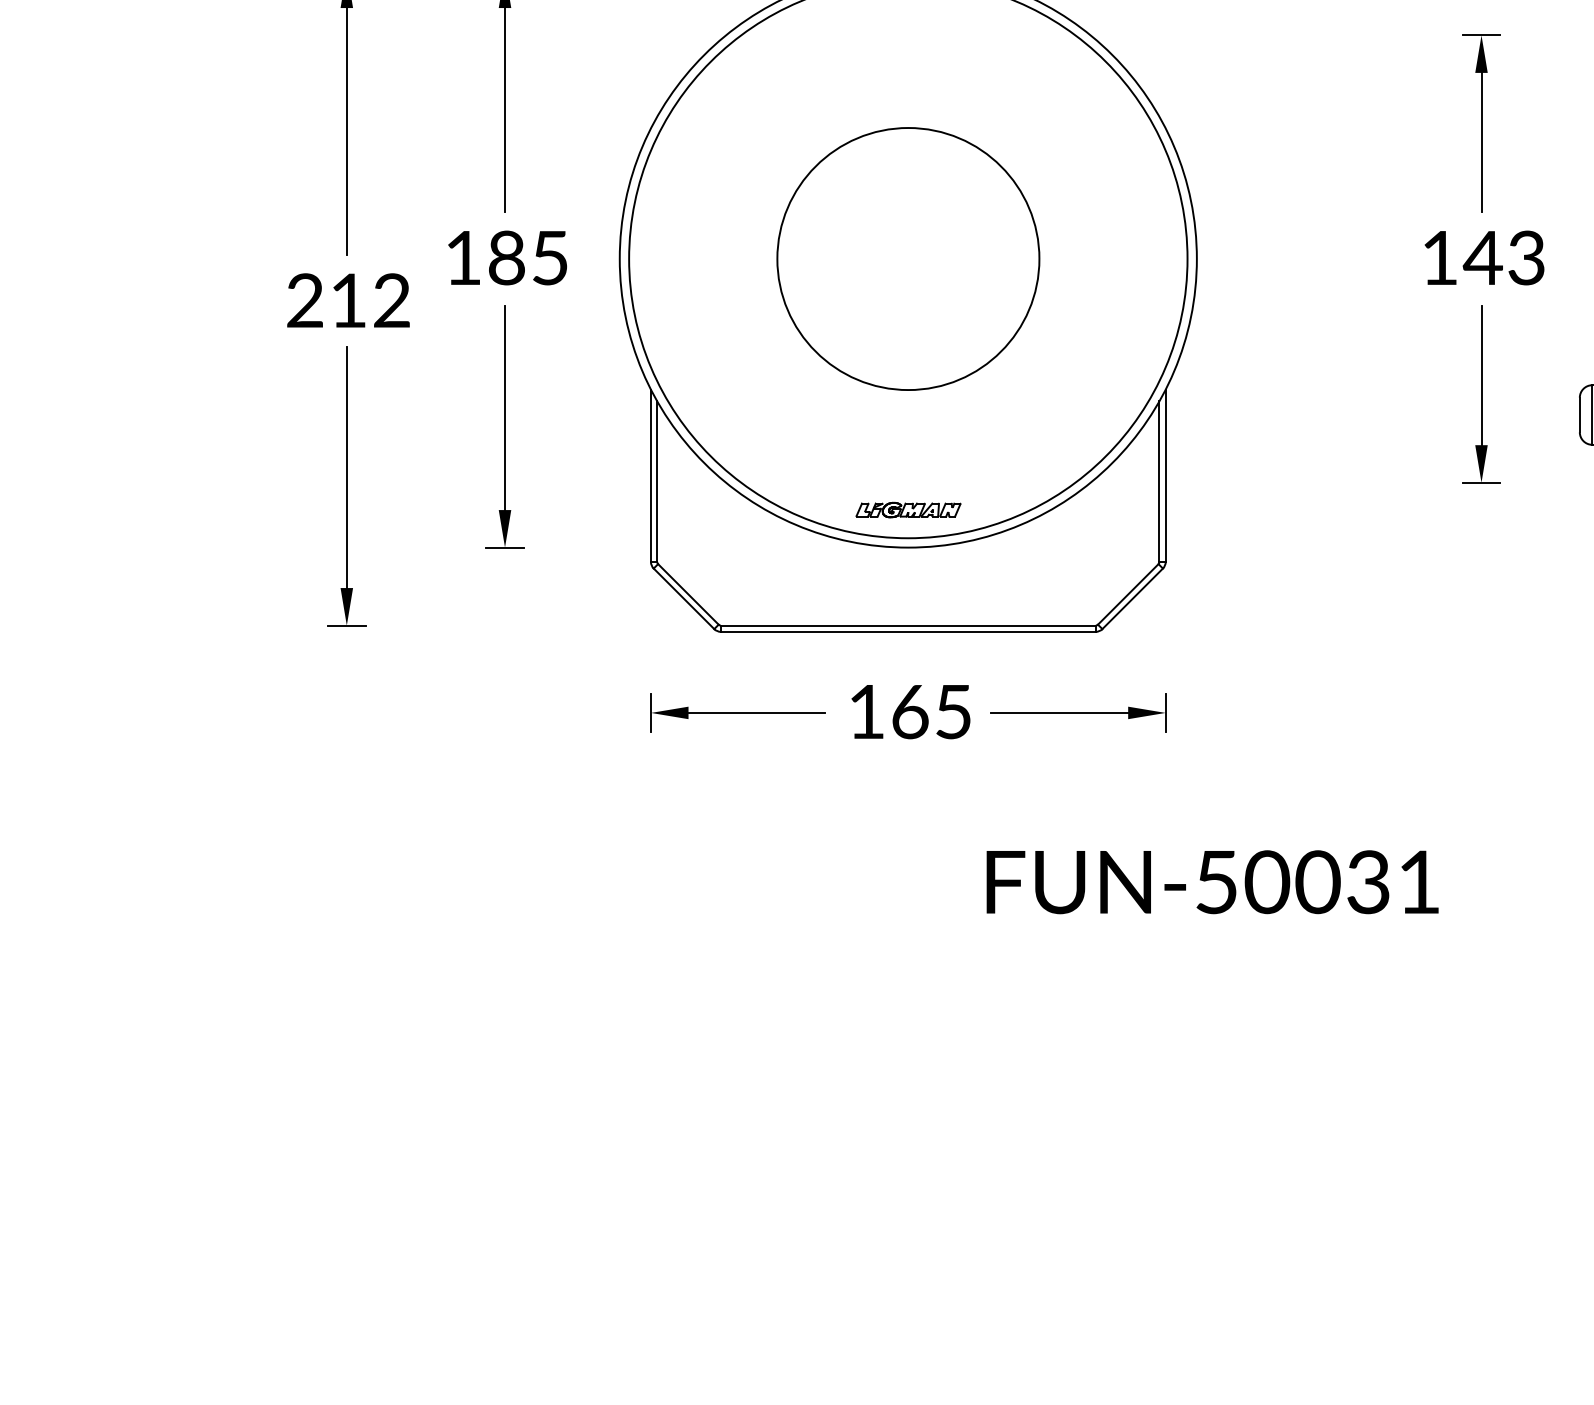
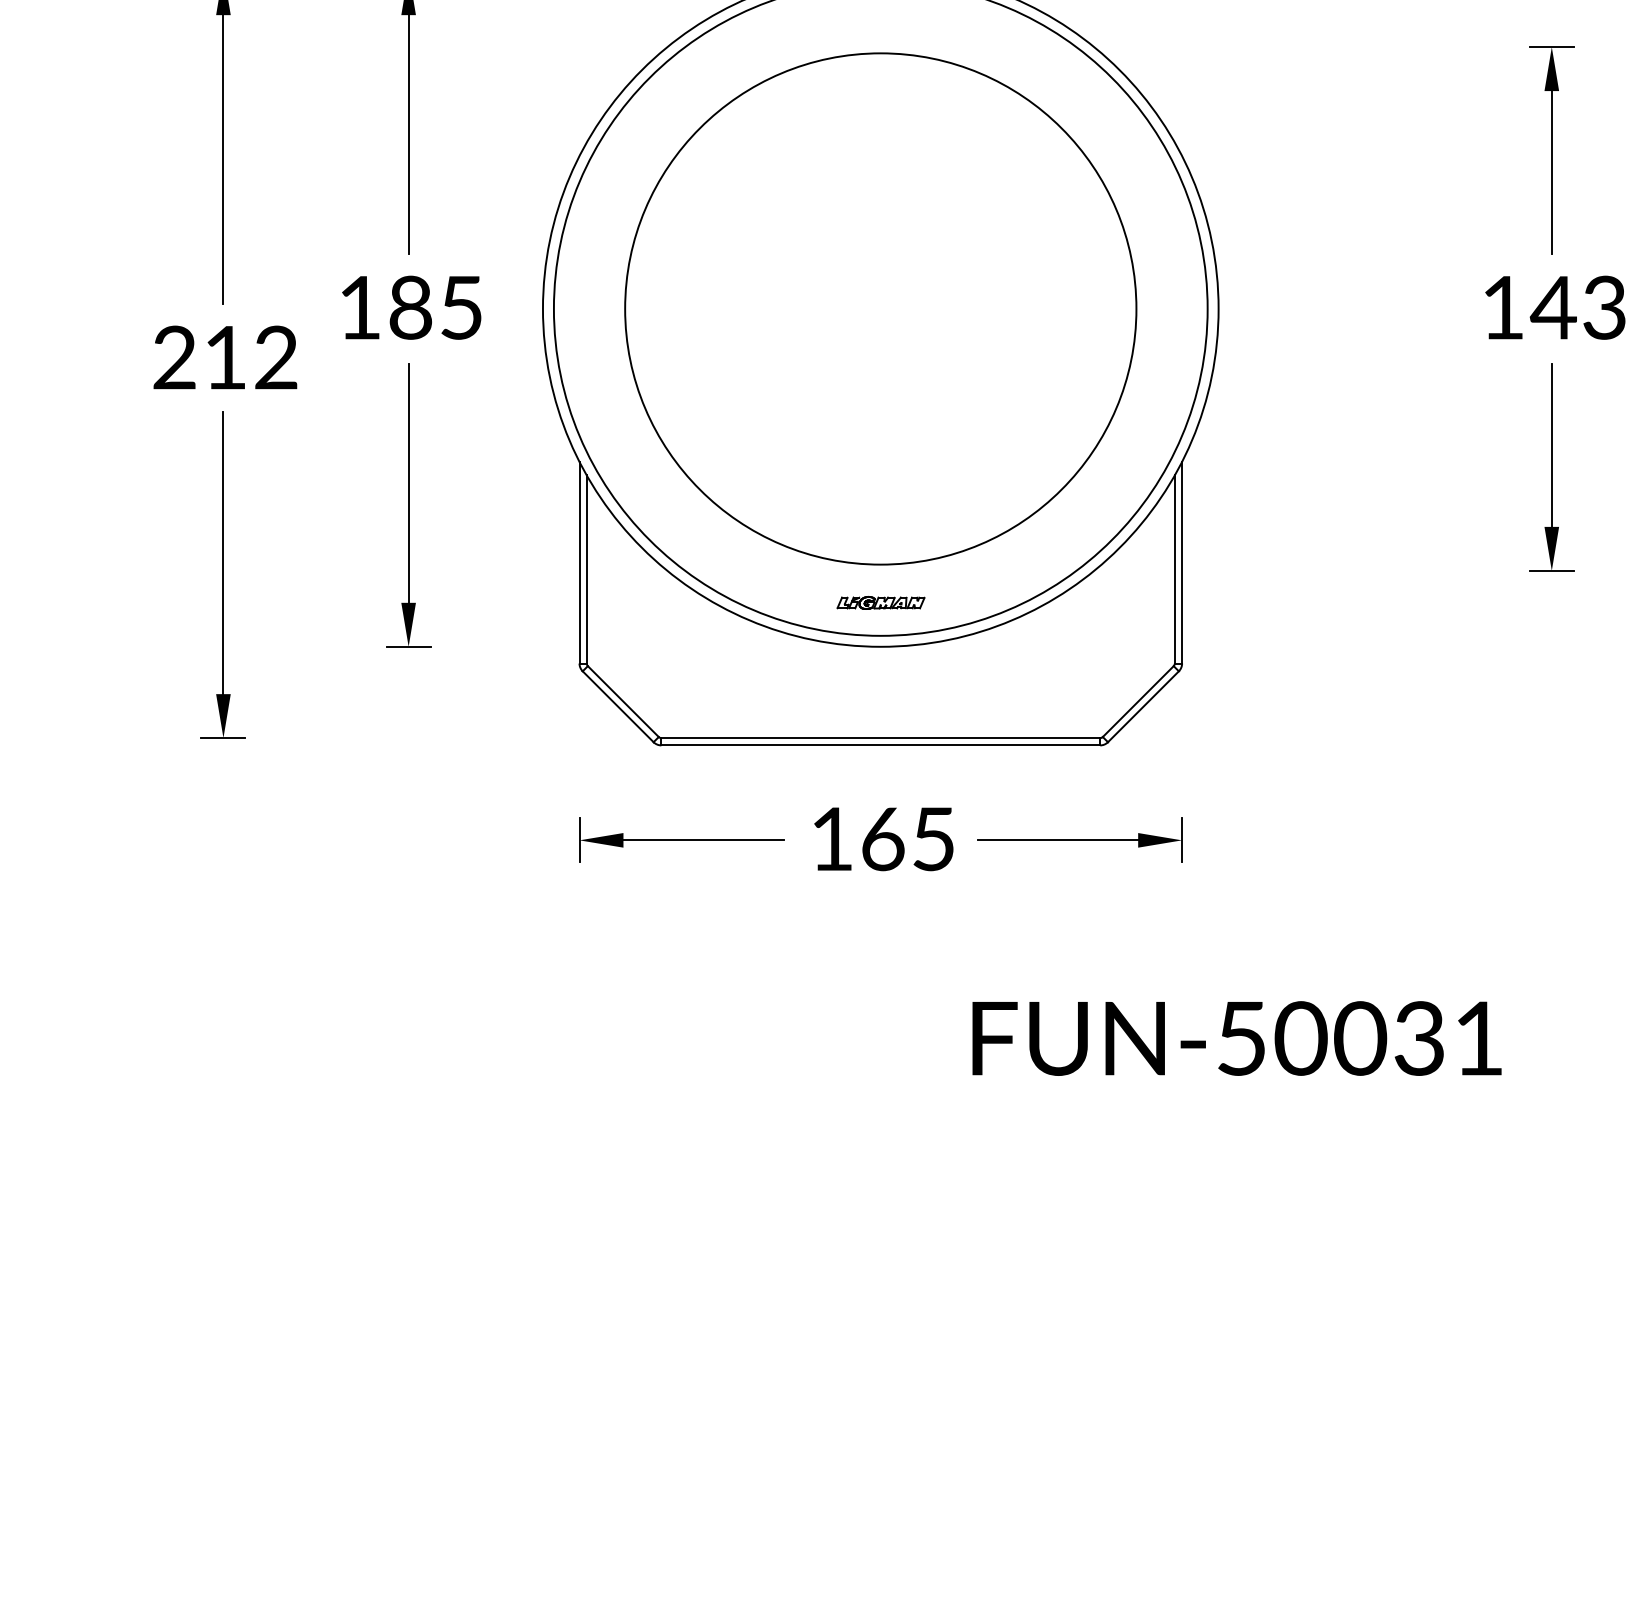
circle: (908, 258) -> (880, 308), size x1.67
part: (908, 510) -> (880, 603), size x0.71

